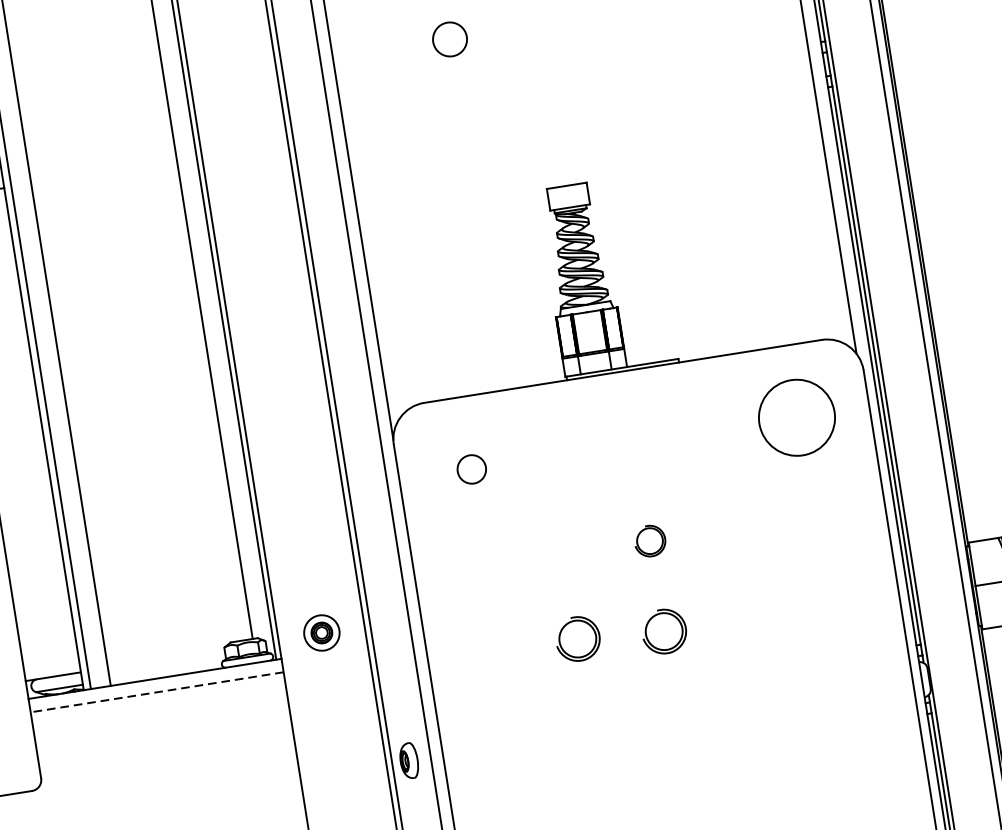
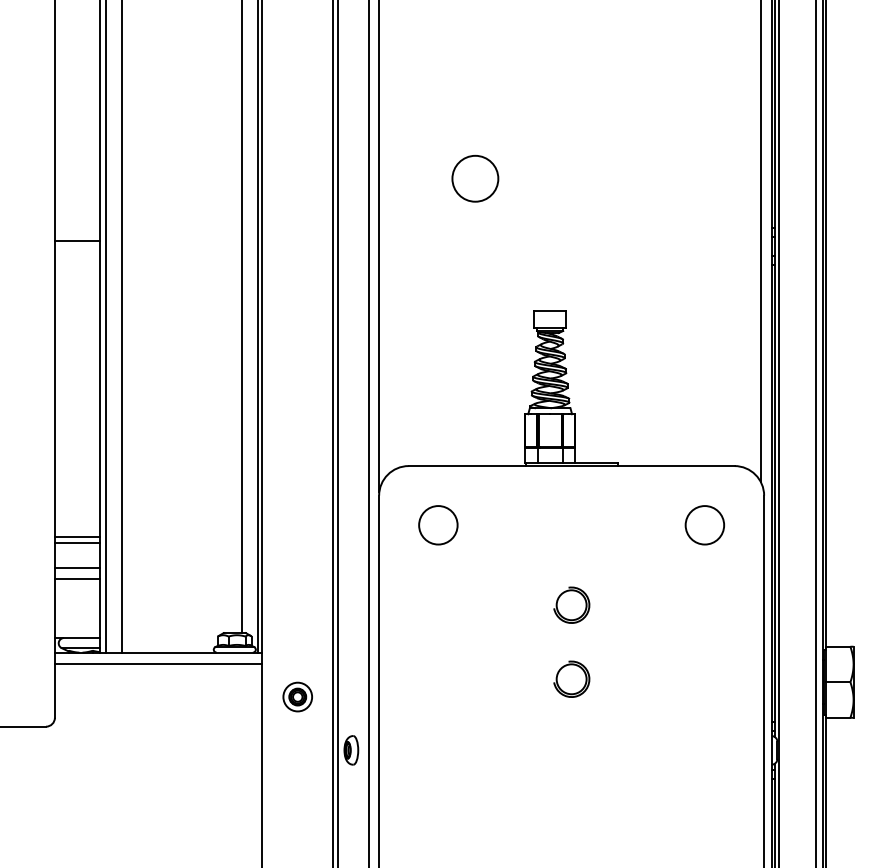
circle: (450, 39) -> (475, 178), size x1.67
circle: (796, 418) -> (704, 525), size x0.62
circle: (472, 469) -> (438, 525), size x1.67
part: (649, 540) -> (571, 604), size x1.43
line: (33, 554) -> (77, 537), added
line: (35, 561) -> (77, 543), added
line: (39, 590) -> (77, 567), added
line: (41, 604) -> (77, 578), added
part: (321, 632) -> (297, 696), moved
part: (577, 638) -> (501, 673), removed
line: (157, 692) -> (158, 663), dashed -> solid

